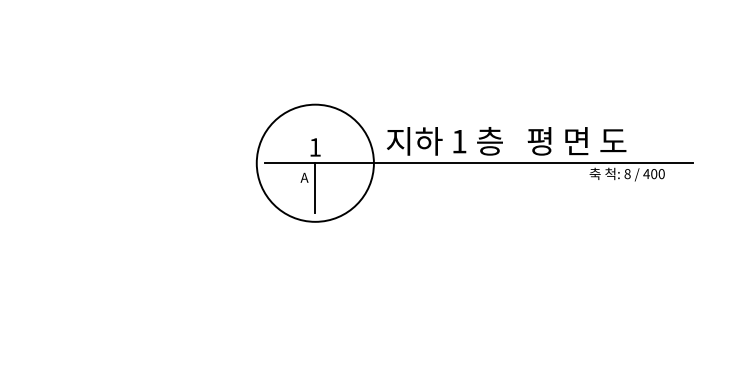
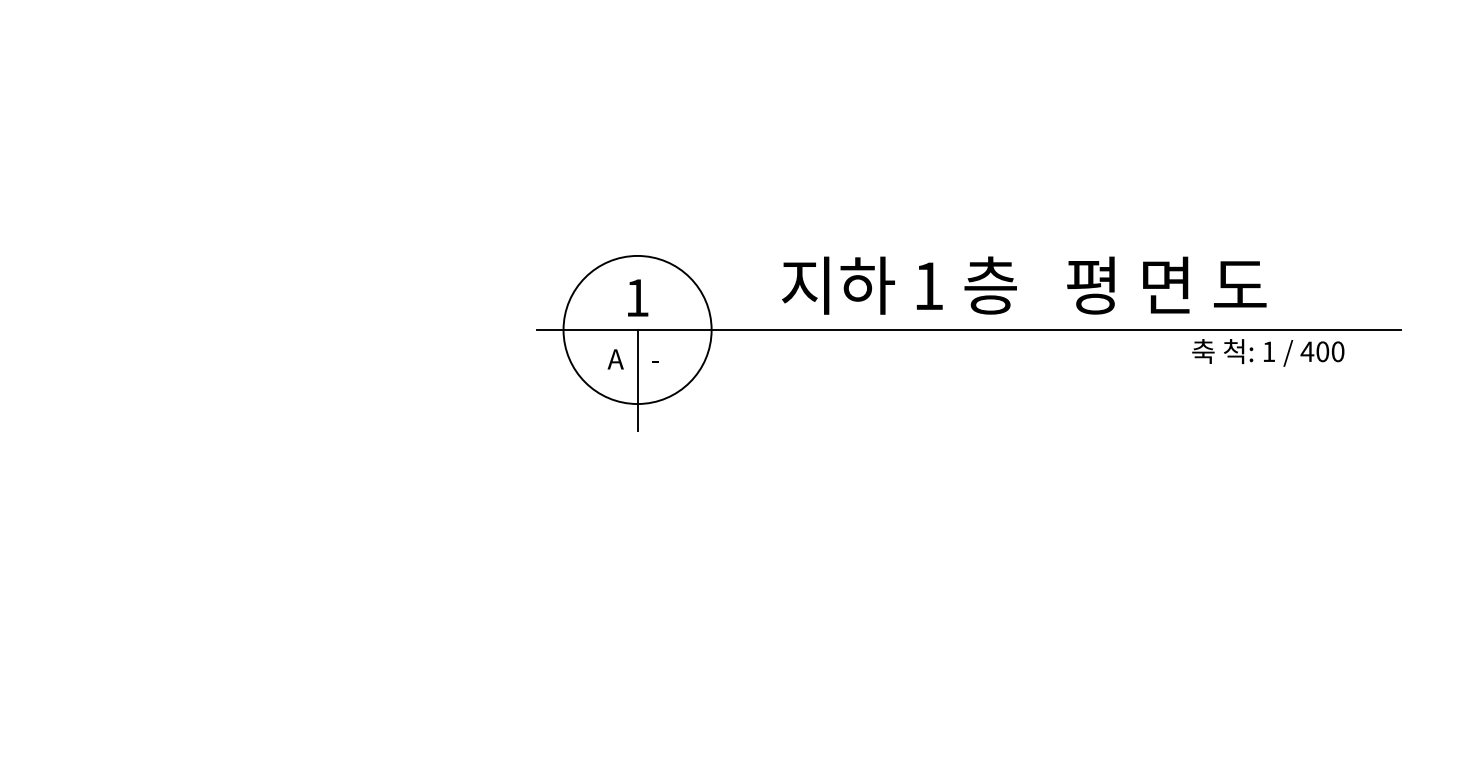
circle: (314, 162) -> (635, 328), size x0.62
text: (627, 174) -> (1268, 352), 8 -> 1

